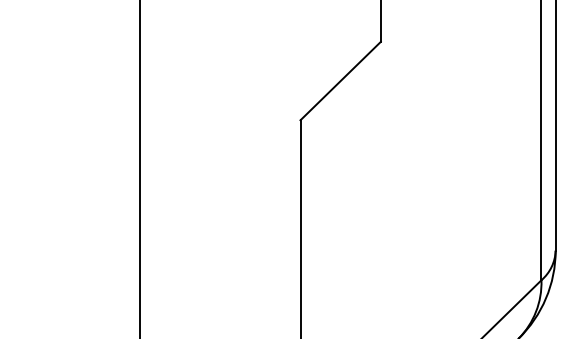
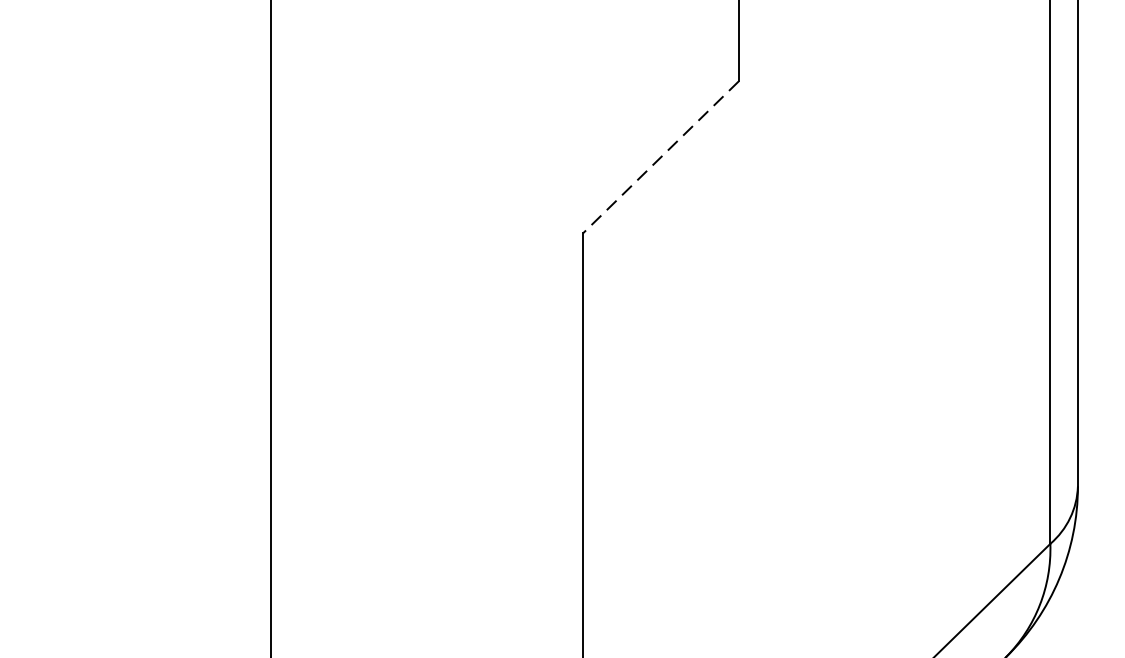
line: (340, 81) -> (660, 158), solid -> dashed

